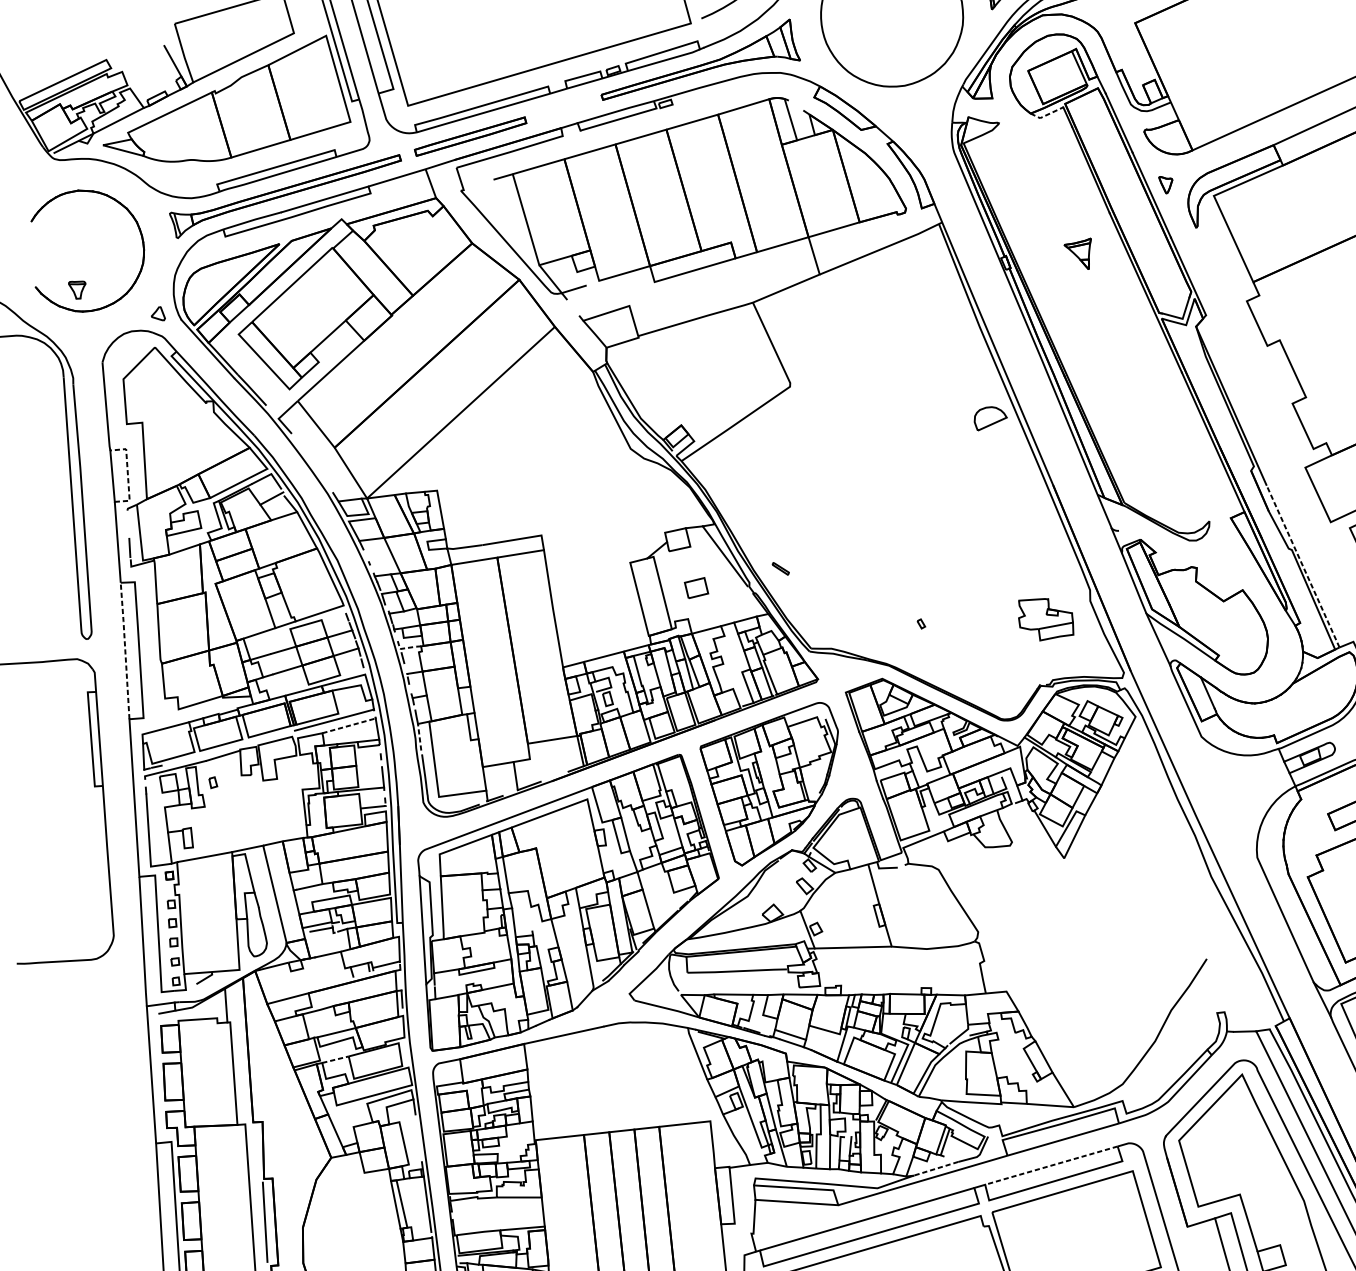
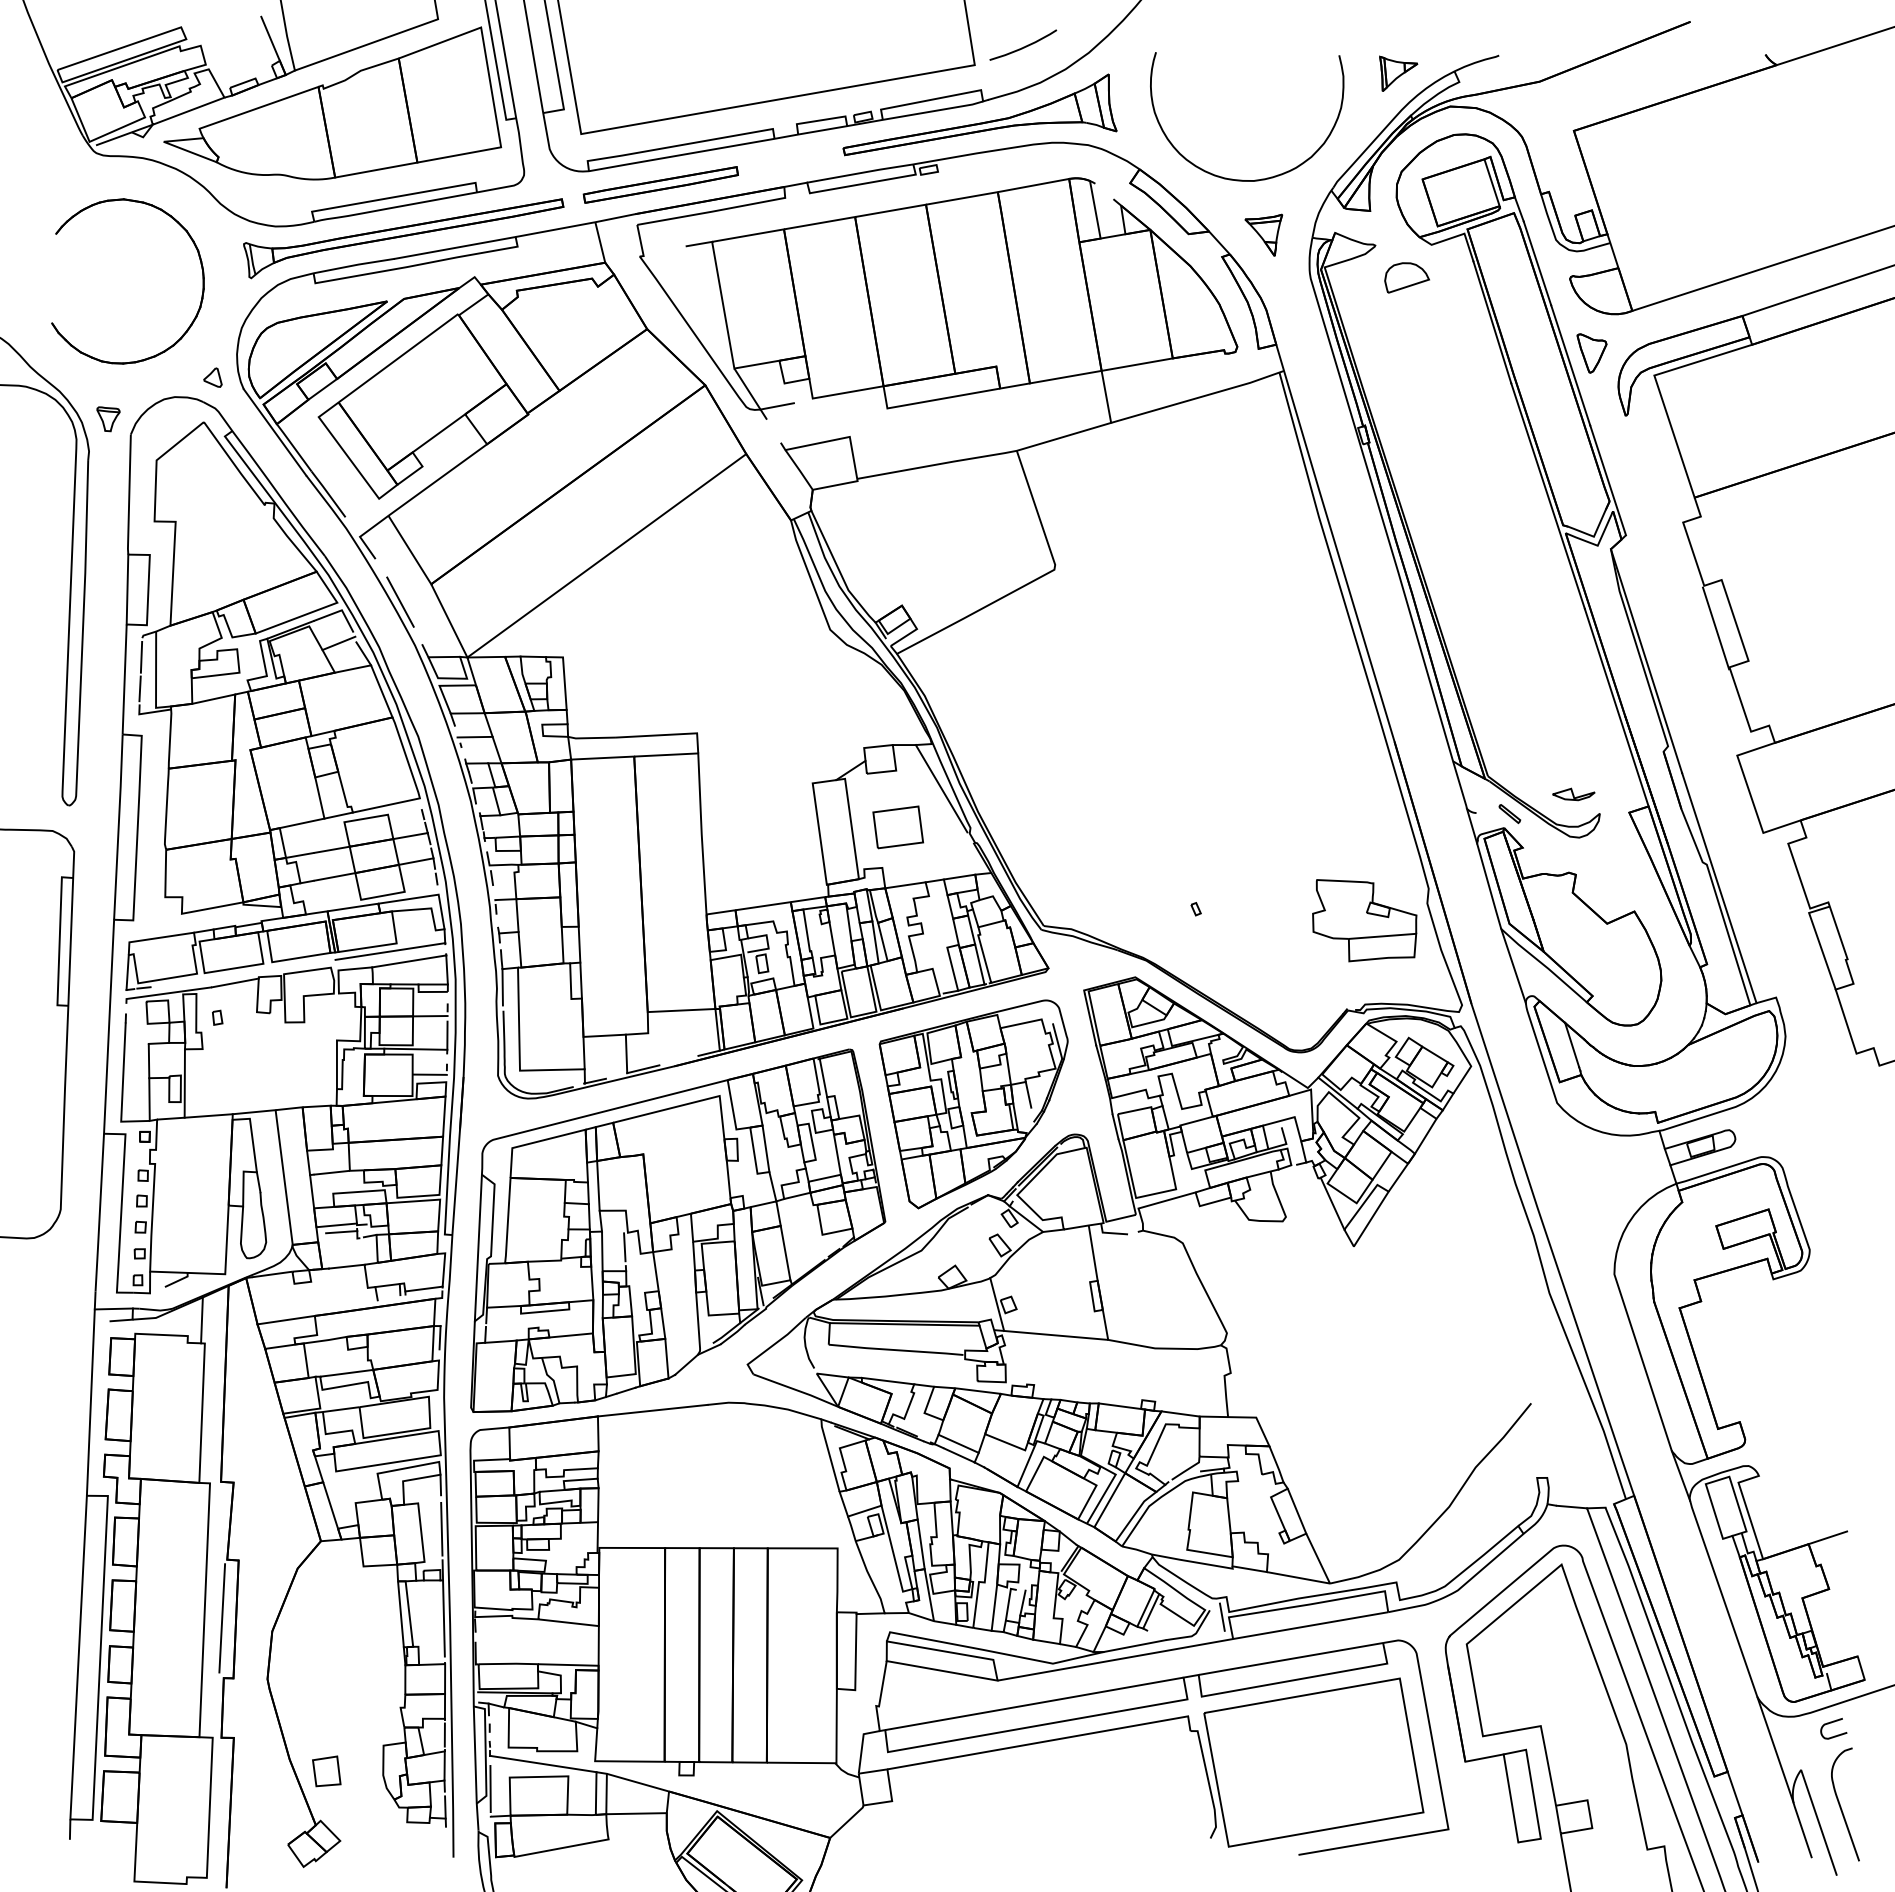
line: (1047, 114) -> (1441, 241), dashed -> solid
part: (1166, 184) -> (1591, 353), size x1.67
part: (1078, 254) -> (1263, 234), moved
part: (77, 290) -> (108, 419), moved
line: (1279, 376) -> (1715, 628), added
part: (990, 417) -> (1406, 277), moved
line: (313, 462) -> (400, 601), added
line: (127, 474) -> (148, 589), dashed -> solid
part: (1188, 509) -> (1573, 794), added
line: (128, 524) -> (141, 656), added
line: (378, 555) -> (474, 736), added
line: (1303, 566) -> (1719, 888), dashed -> solid
part: (780, 569) -> (1509, 814), moved
part: (696, 588) -> (898, 827), size x1.67
part: (1045, 618) -> (1364, 920), size x1.43
line: (405, 648) -> (496, 865), dashed -> solid
line: (125, 650) -> (118, 826), dashed -> solid
line: (349, 725) -> (409, 961), dashed -> solid
line: (419, 736) -> (502, 986), dashed -> solid
line: (369, 764) -> (430, 1016), added
line: (813, 773) -> (1028, 1094), added
line: (194, 833) -> (184, 1083), added
line: (529, 918) -> (624, 1247), added
line: (334, 1059) -> (340, 1409), dashed -> solid
line: (418, 1138) -> (441, 1528), added
line: (997, 1140) -> (1221, 1616), added
line: (1050, 1166) -> (1289, 1659), dashed -> solid
line: (935, 1169) -> (1134, 1646), dashed -> solid

